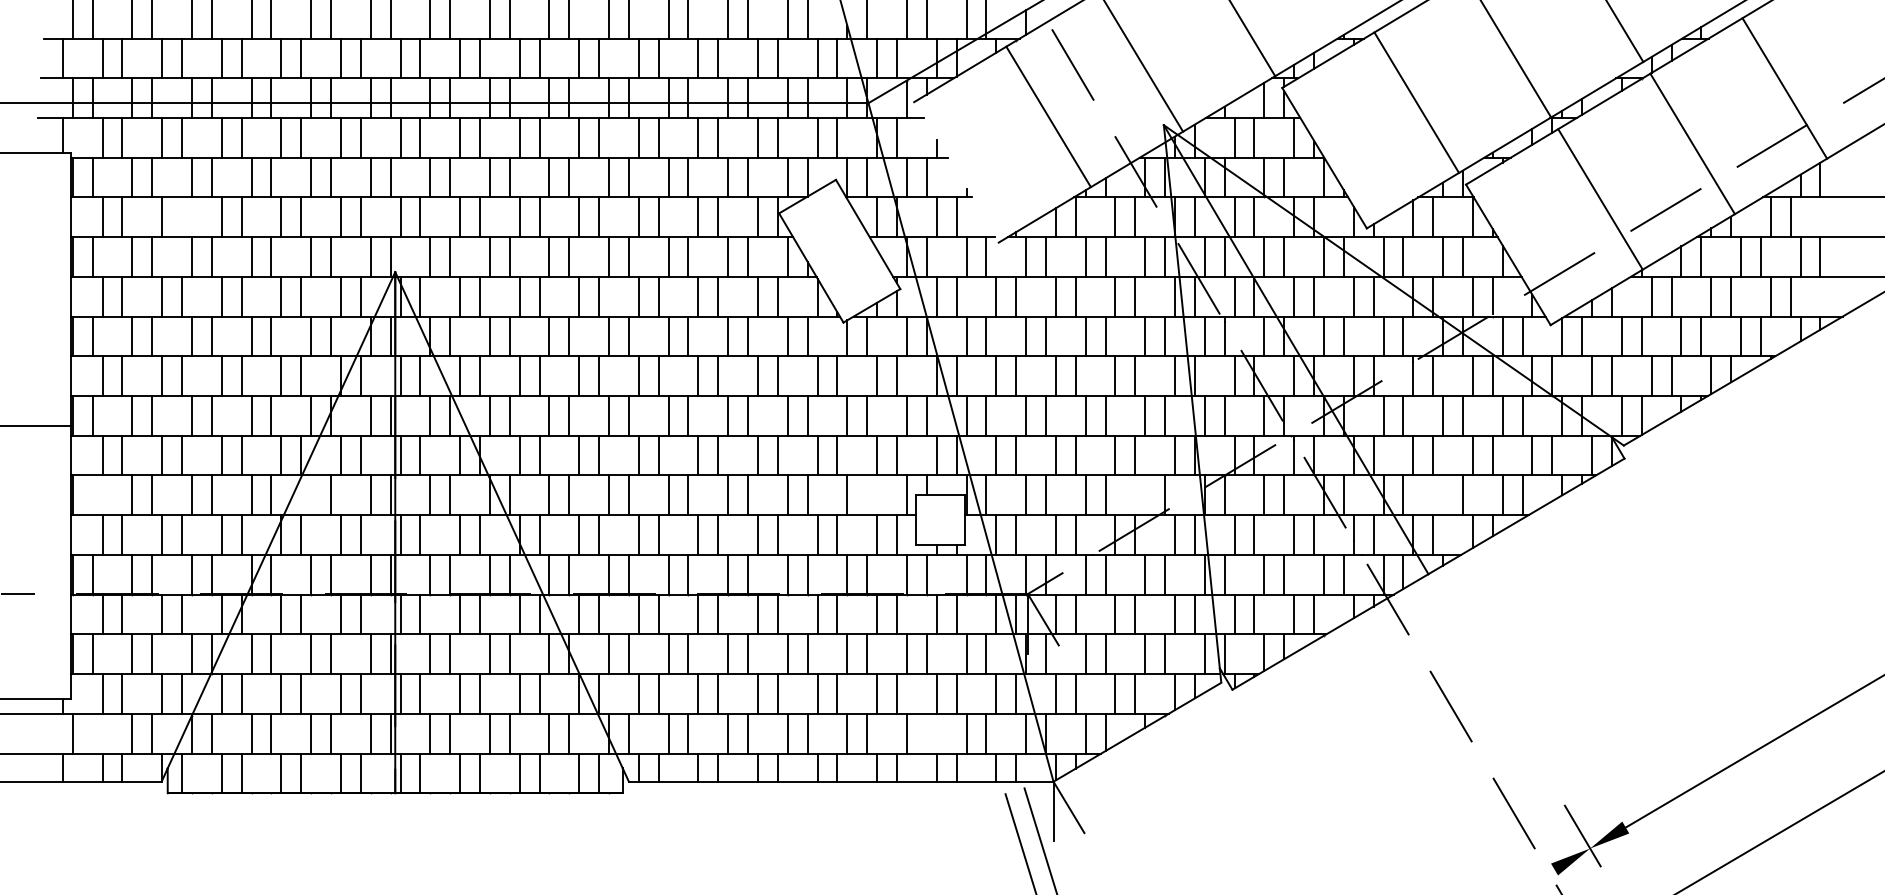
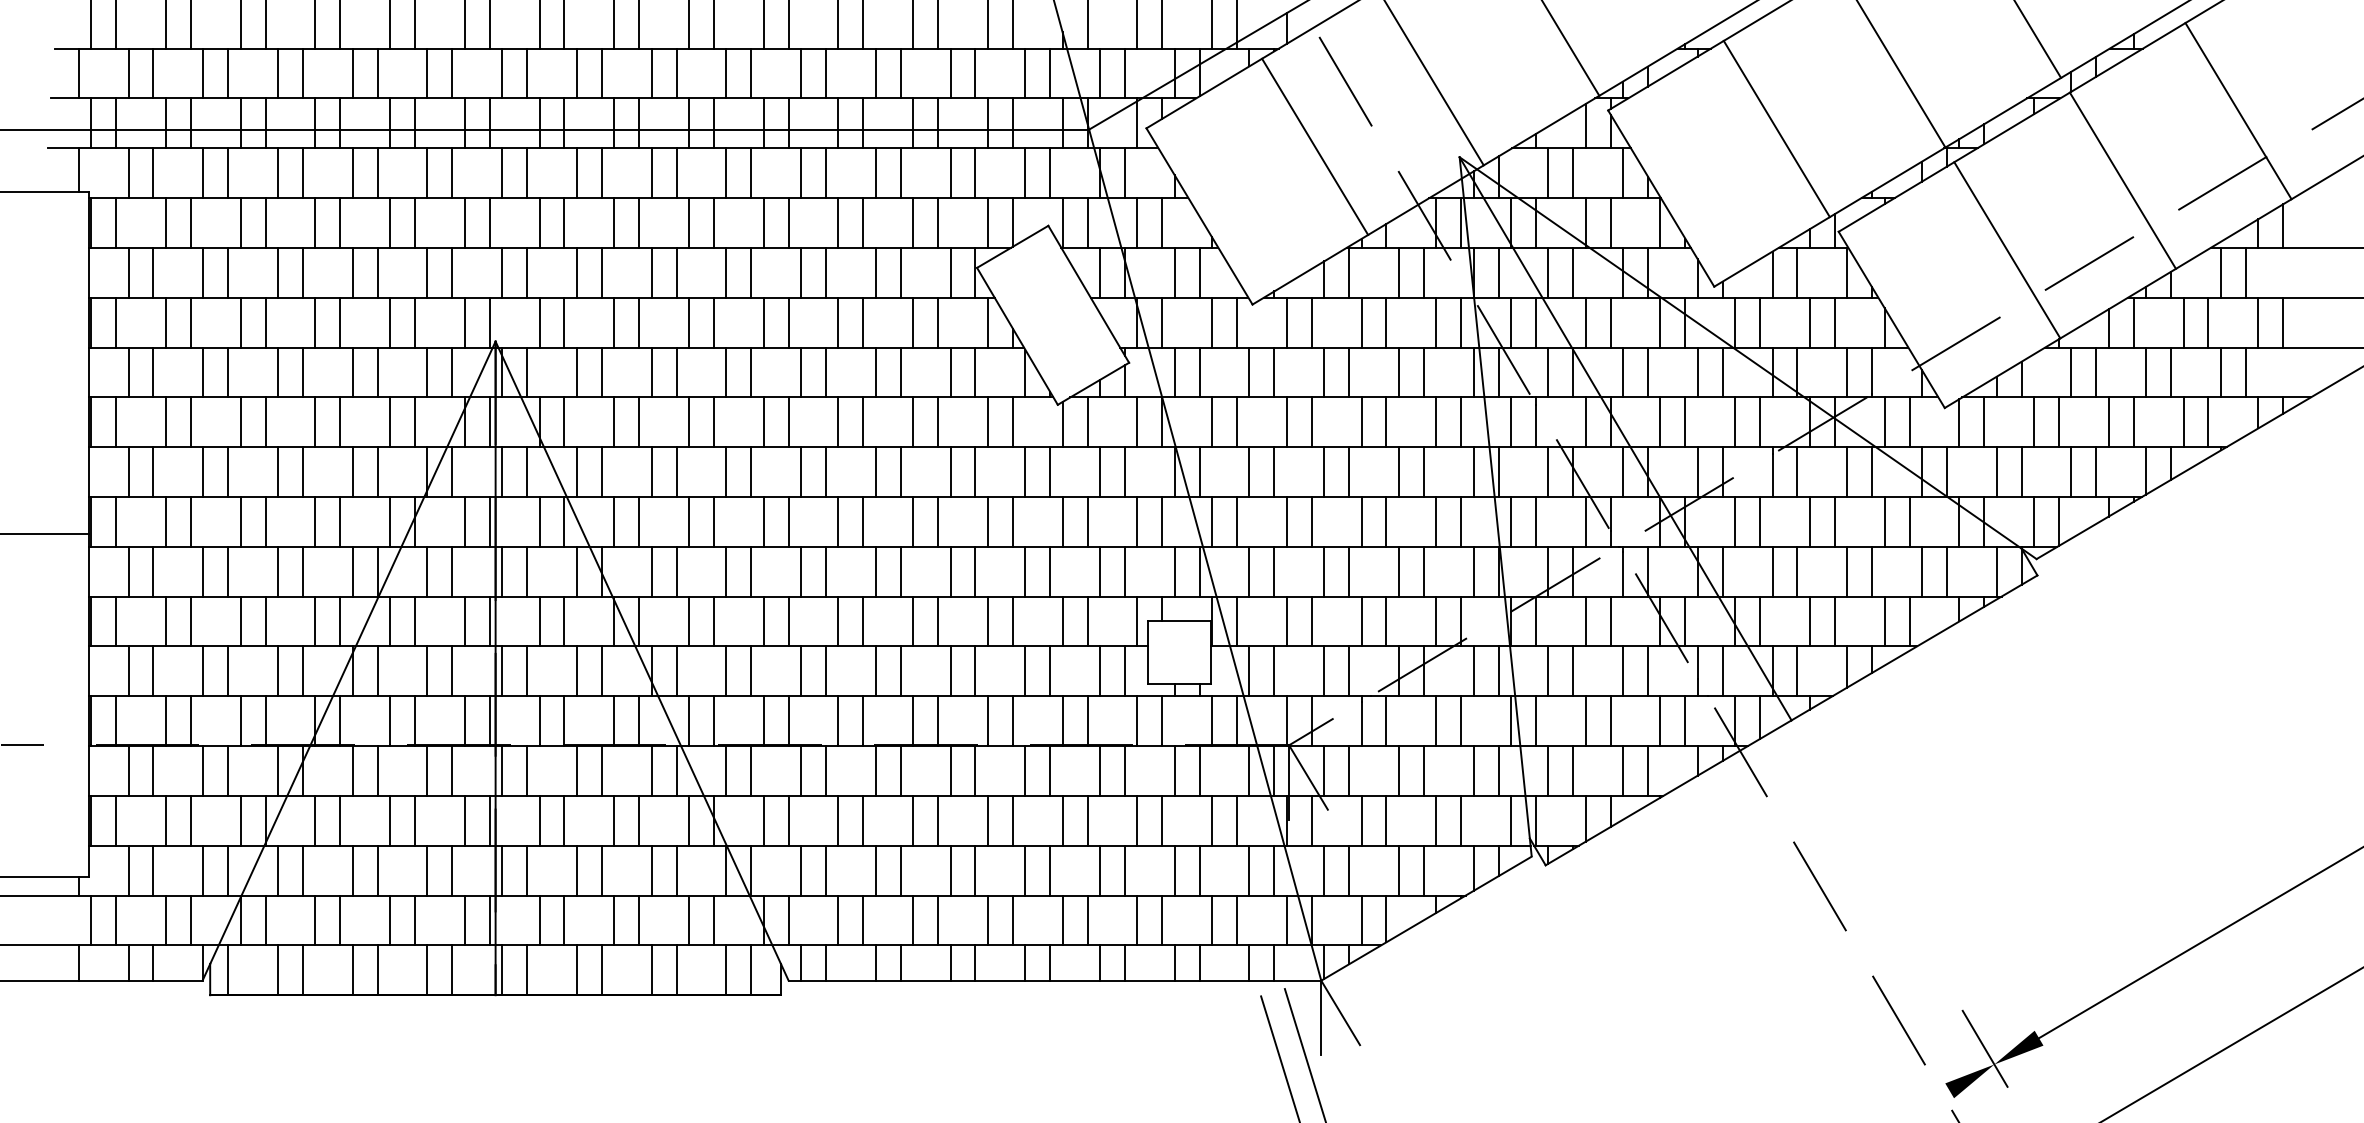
line: (956, 172) -> (1199, 216), added
line: (182, 217) -> (228, 273), added
line: (92, 495) -> (115, 621), added
line: (311, 495) -> (390, 621), added
line: (867, 495) -> (1087, 621), added
line: (1145, 495) -> (1436, 621), added
line: (1443, 495) -> (1810, 621), added
line: (92, 733) -> (115, 920), added
line: (926, 733) -> (1161, 920), added

